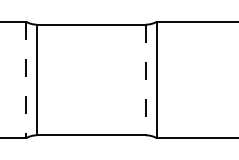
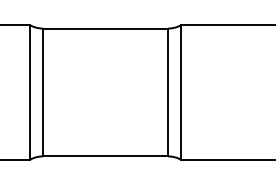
line: (25, 80) -> (29, 93), dashed -> solid
line: (145, 80) -> (168, 93), dashed -> solid

